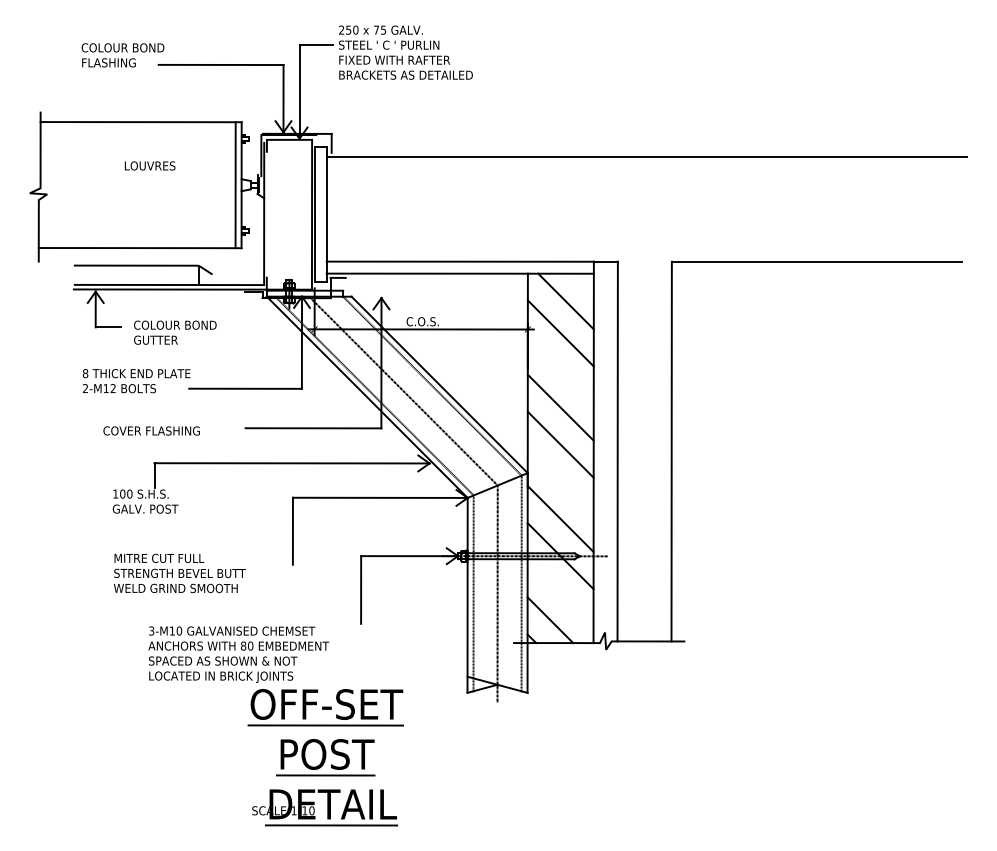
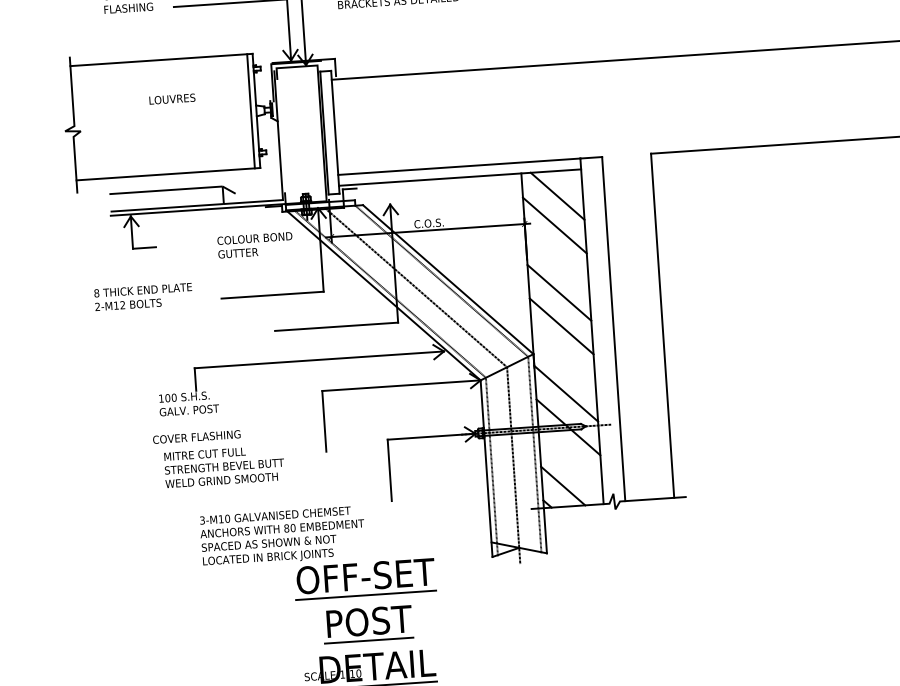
text: (175, 332) -> (255, 245), moved
text: (136, 381) -> (143, 297), moved
text: (151, 430) -> (196, 436), moved

